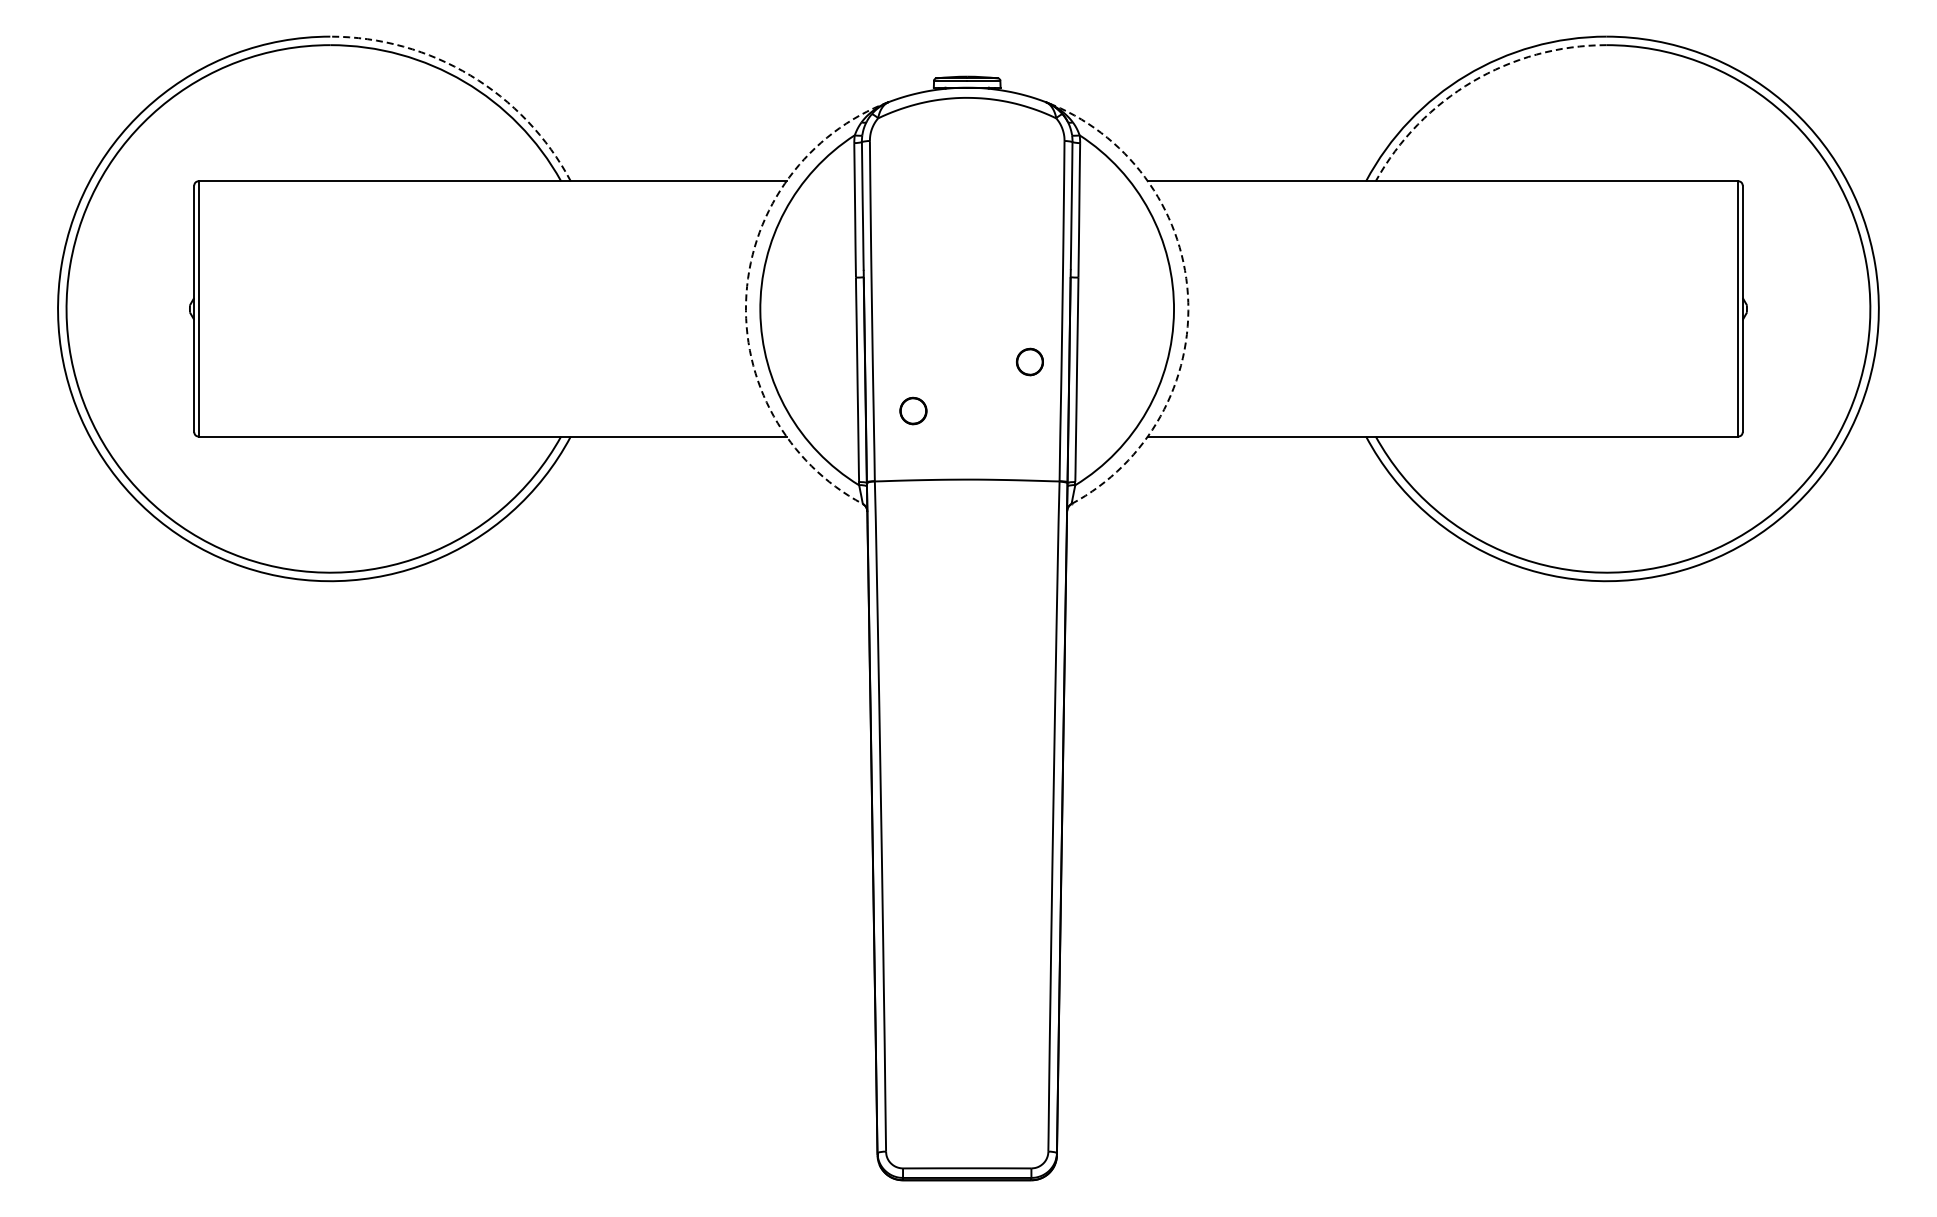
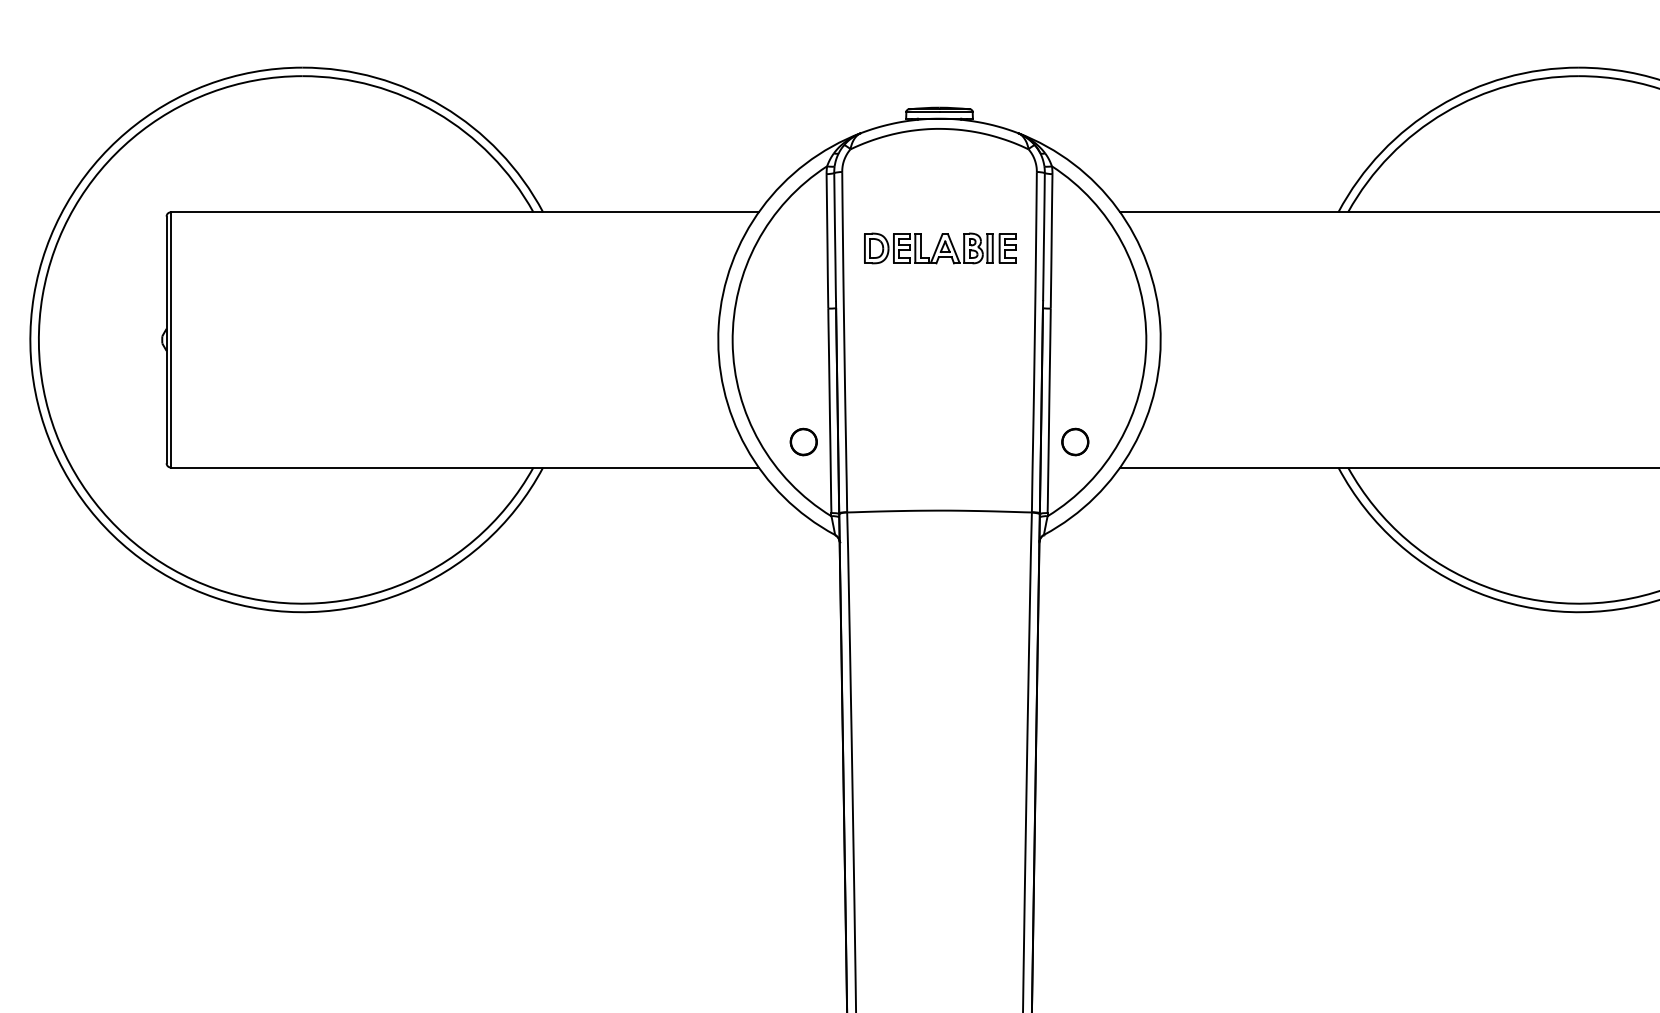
arc: (470, 75) -> (442, 106), dashed -> solid
arc: (1472, 81) -> (1444, 112), dashed -> solid
part: (967, 217) -> (939, 248), added
arc: (746, 294) -> (718, 325), dashed -> solid
arc: (1187, 294) -> (1159, 325), dashed -> solid
part: (1029, 361) -> (1074, 441), moved
part: (913, 410) -> (803, 441), moved

